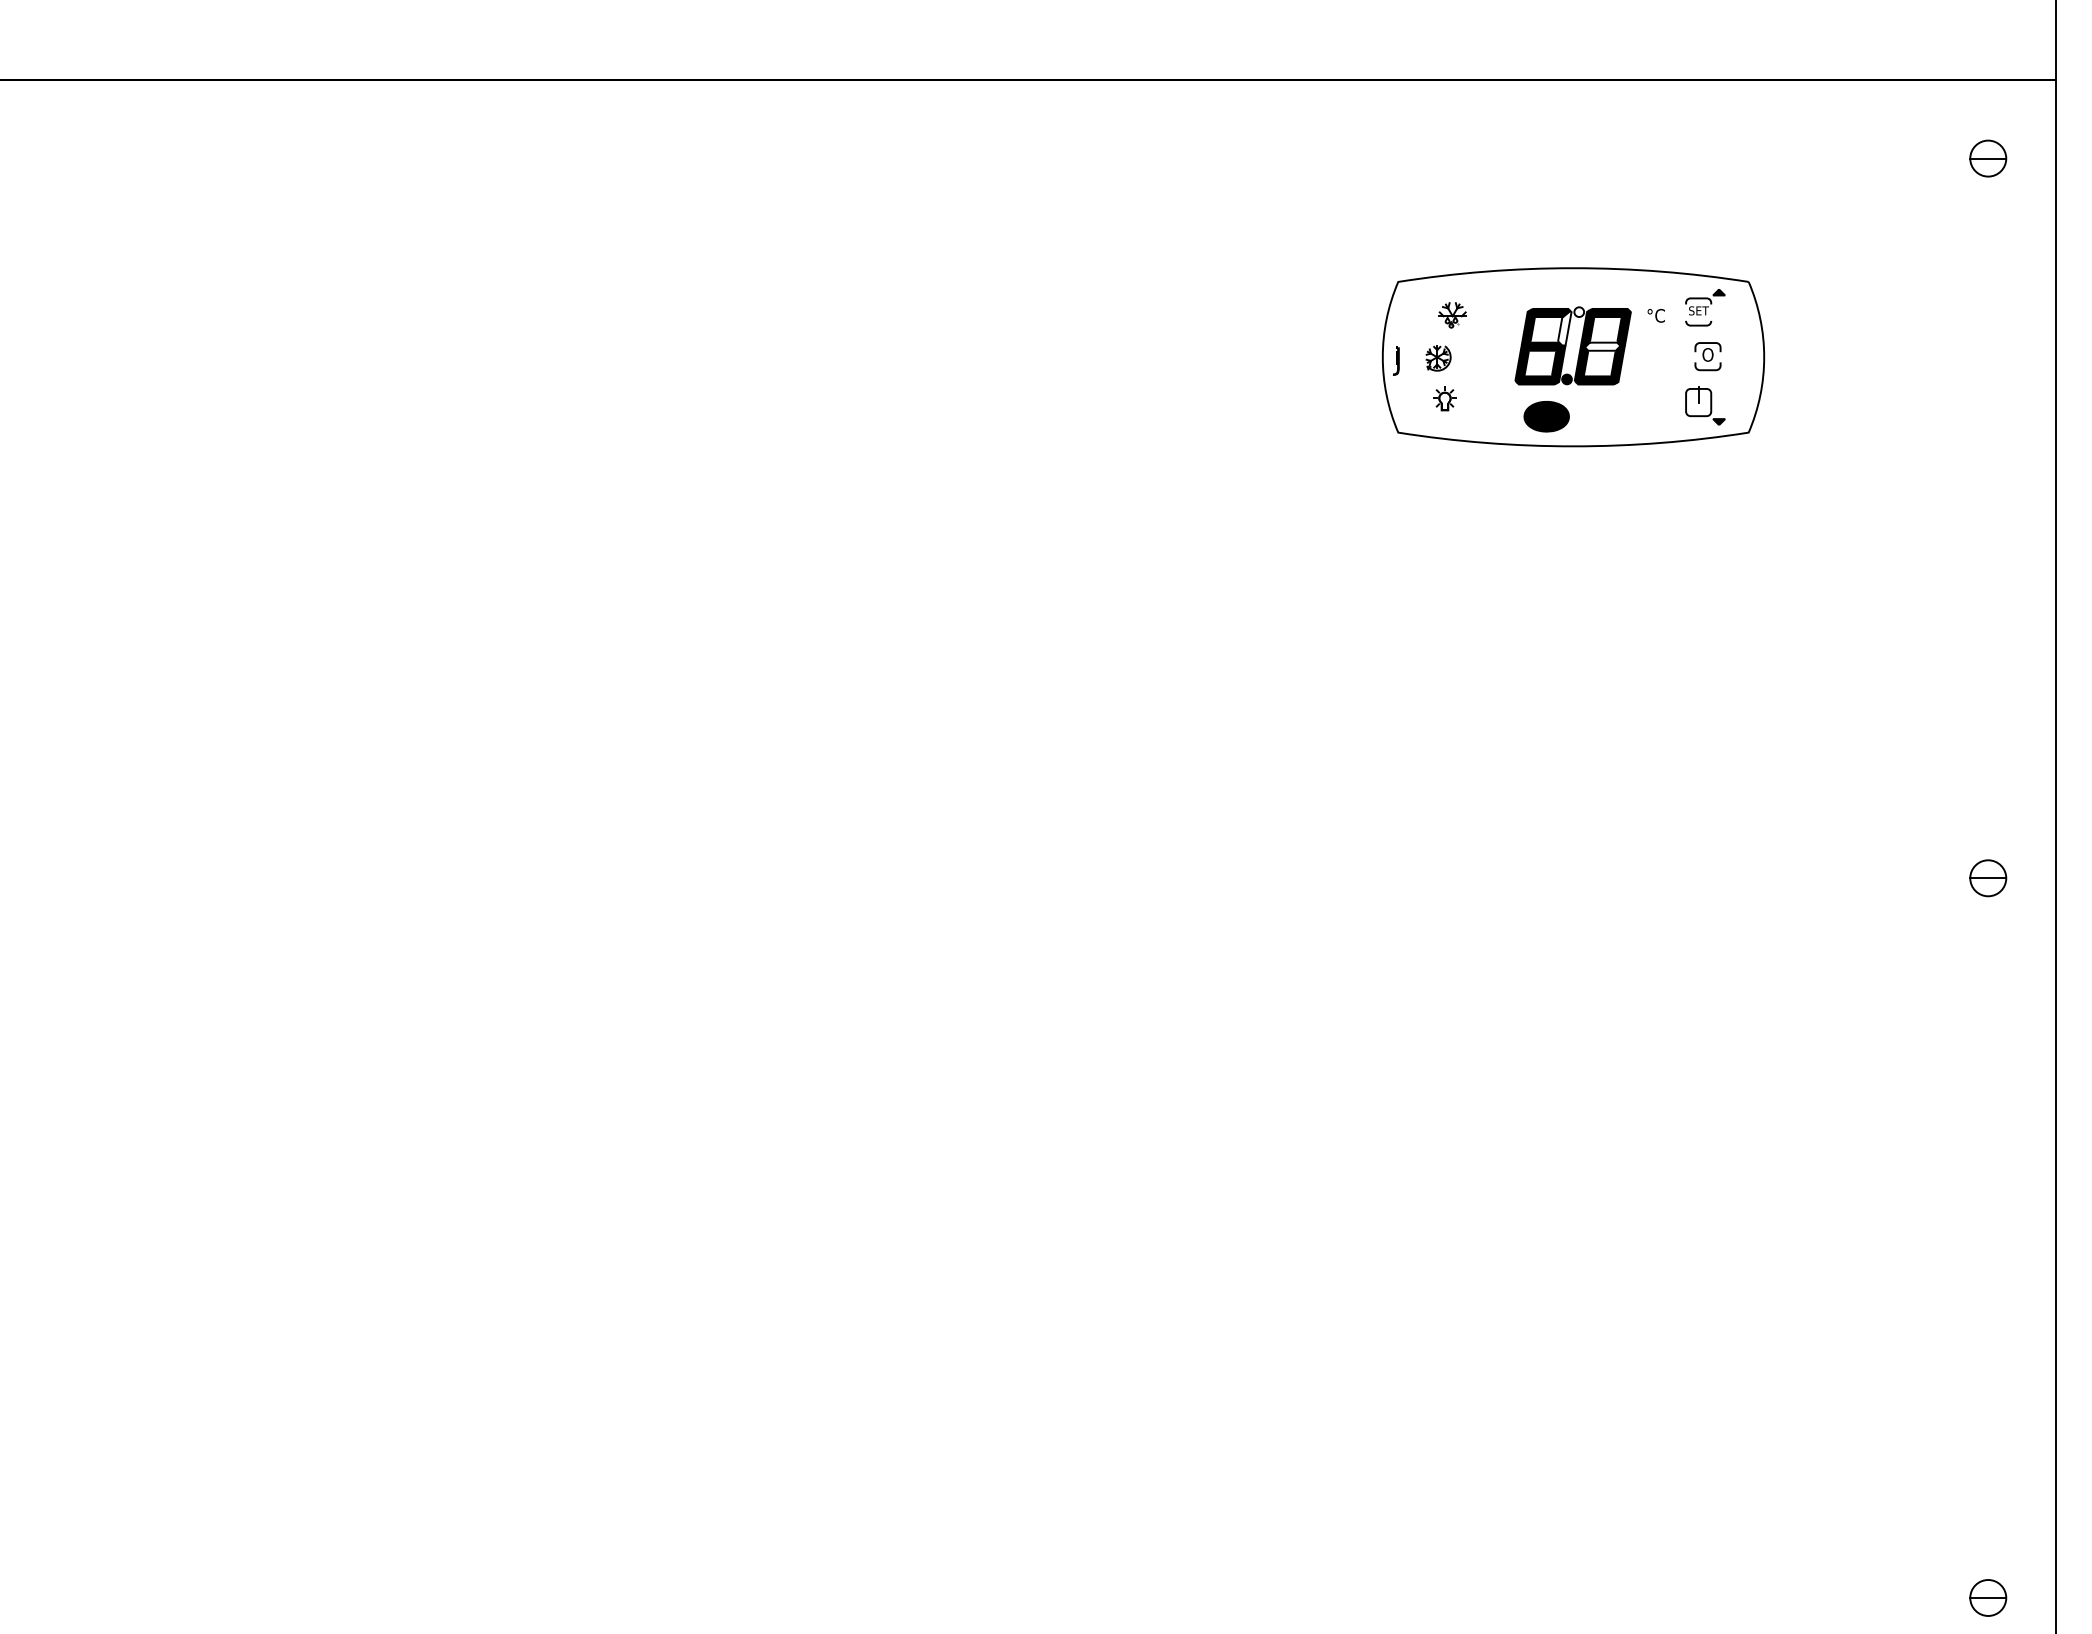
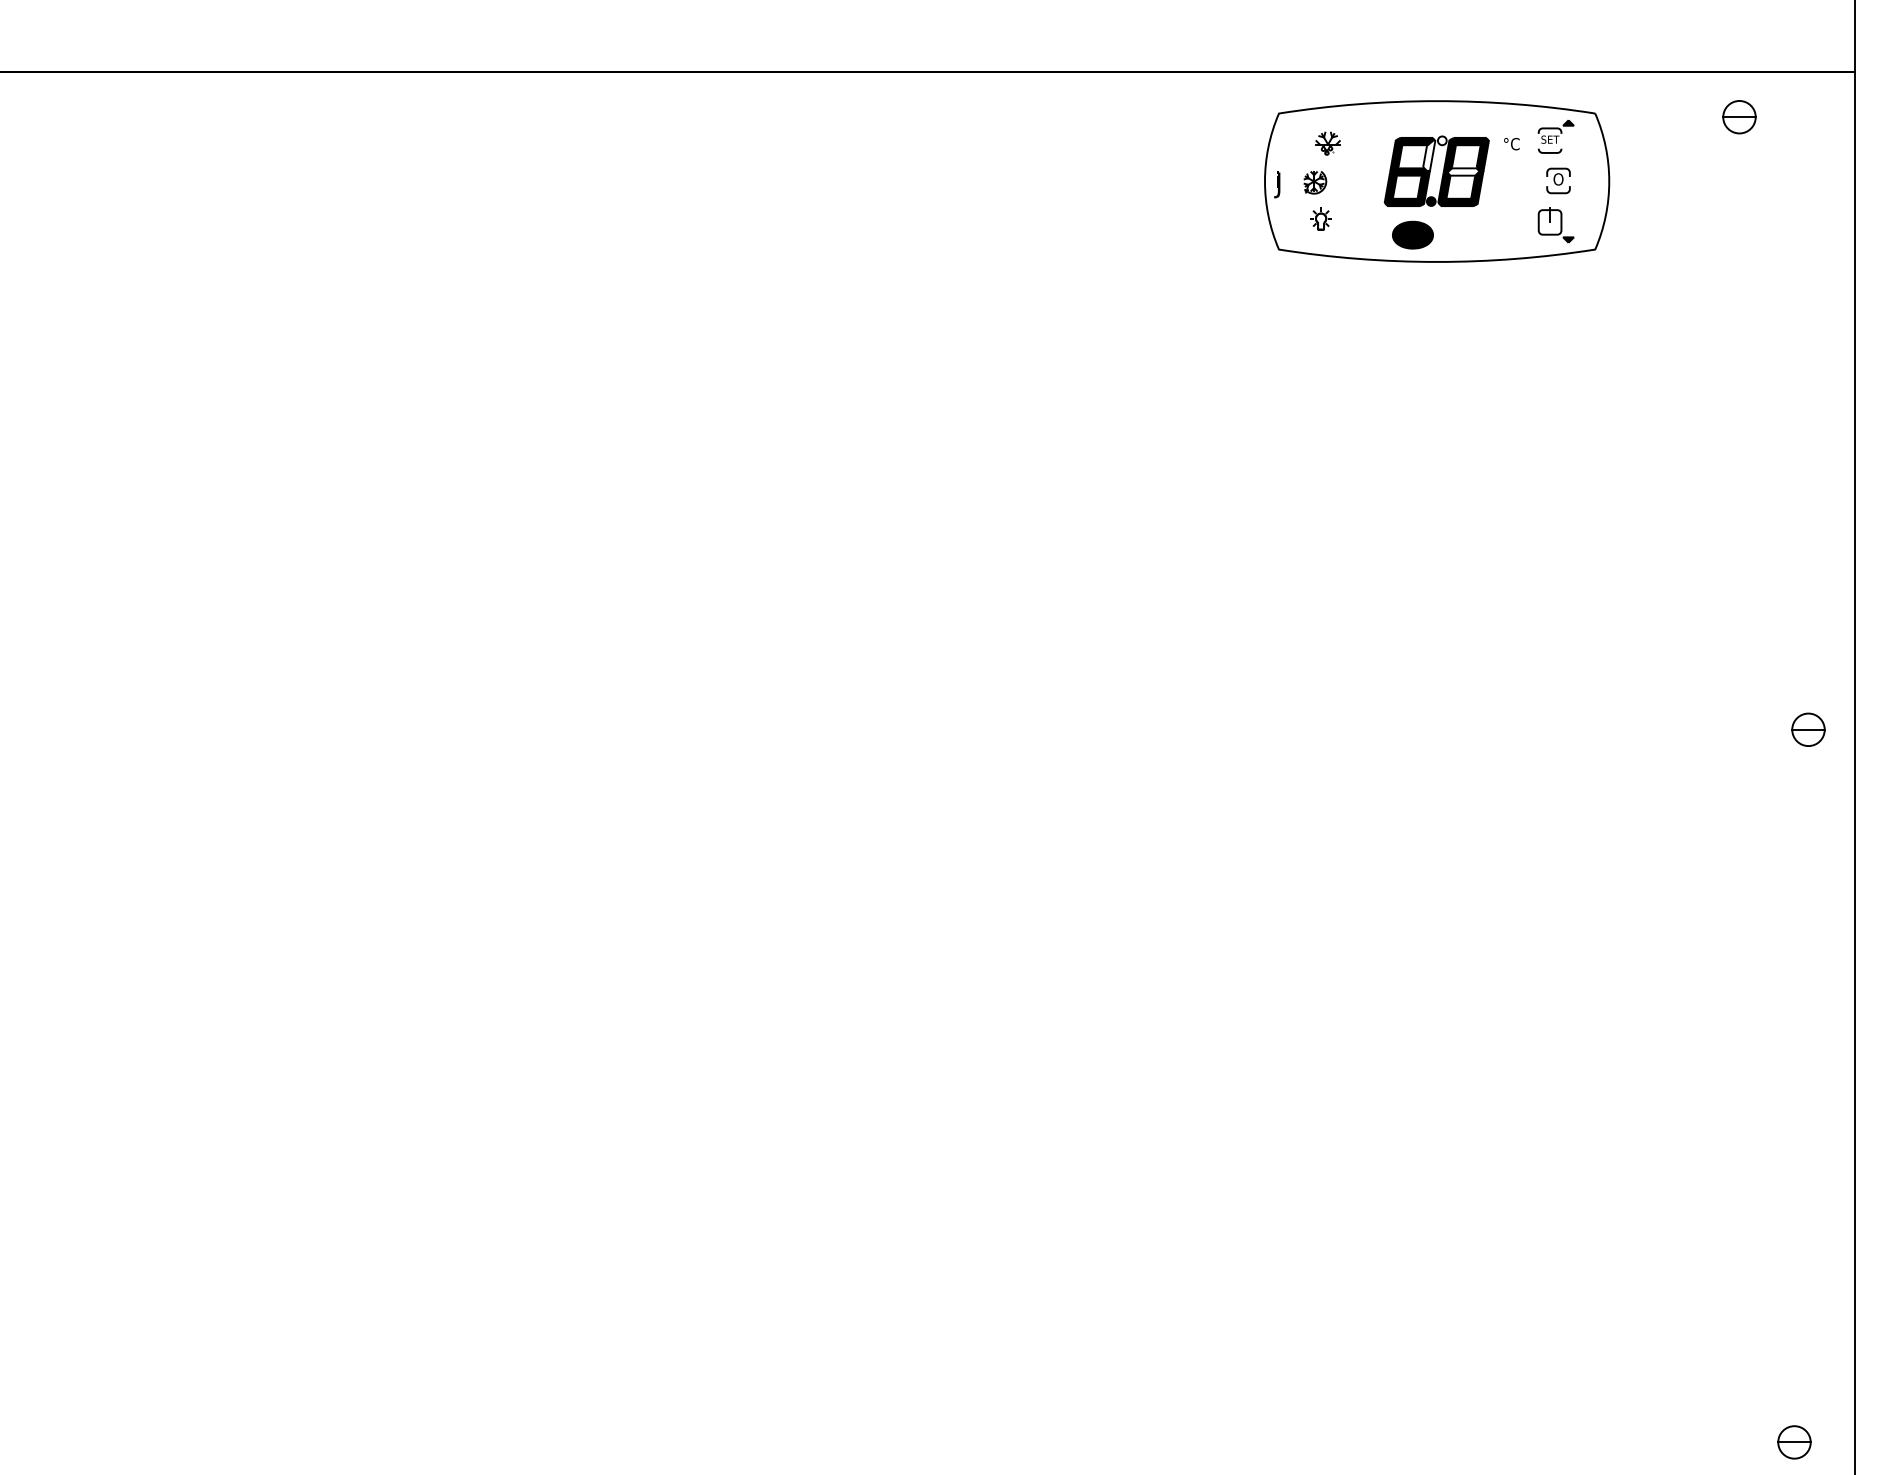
part: (1988, 158) -> (1739, 117), moved
part: (1573, 357) -> (1437, 181), moved
part: (1988, 877) -> (1808, 729), moved

